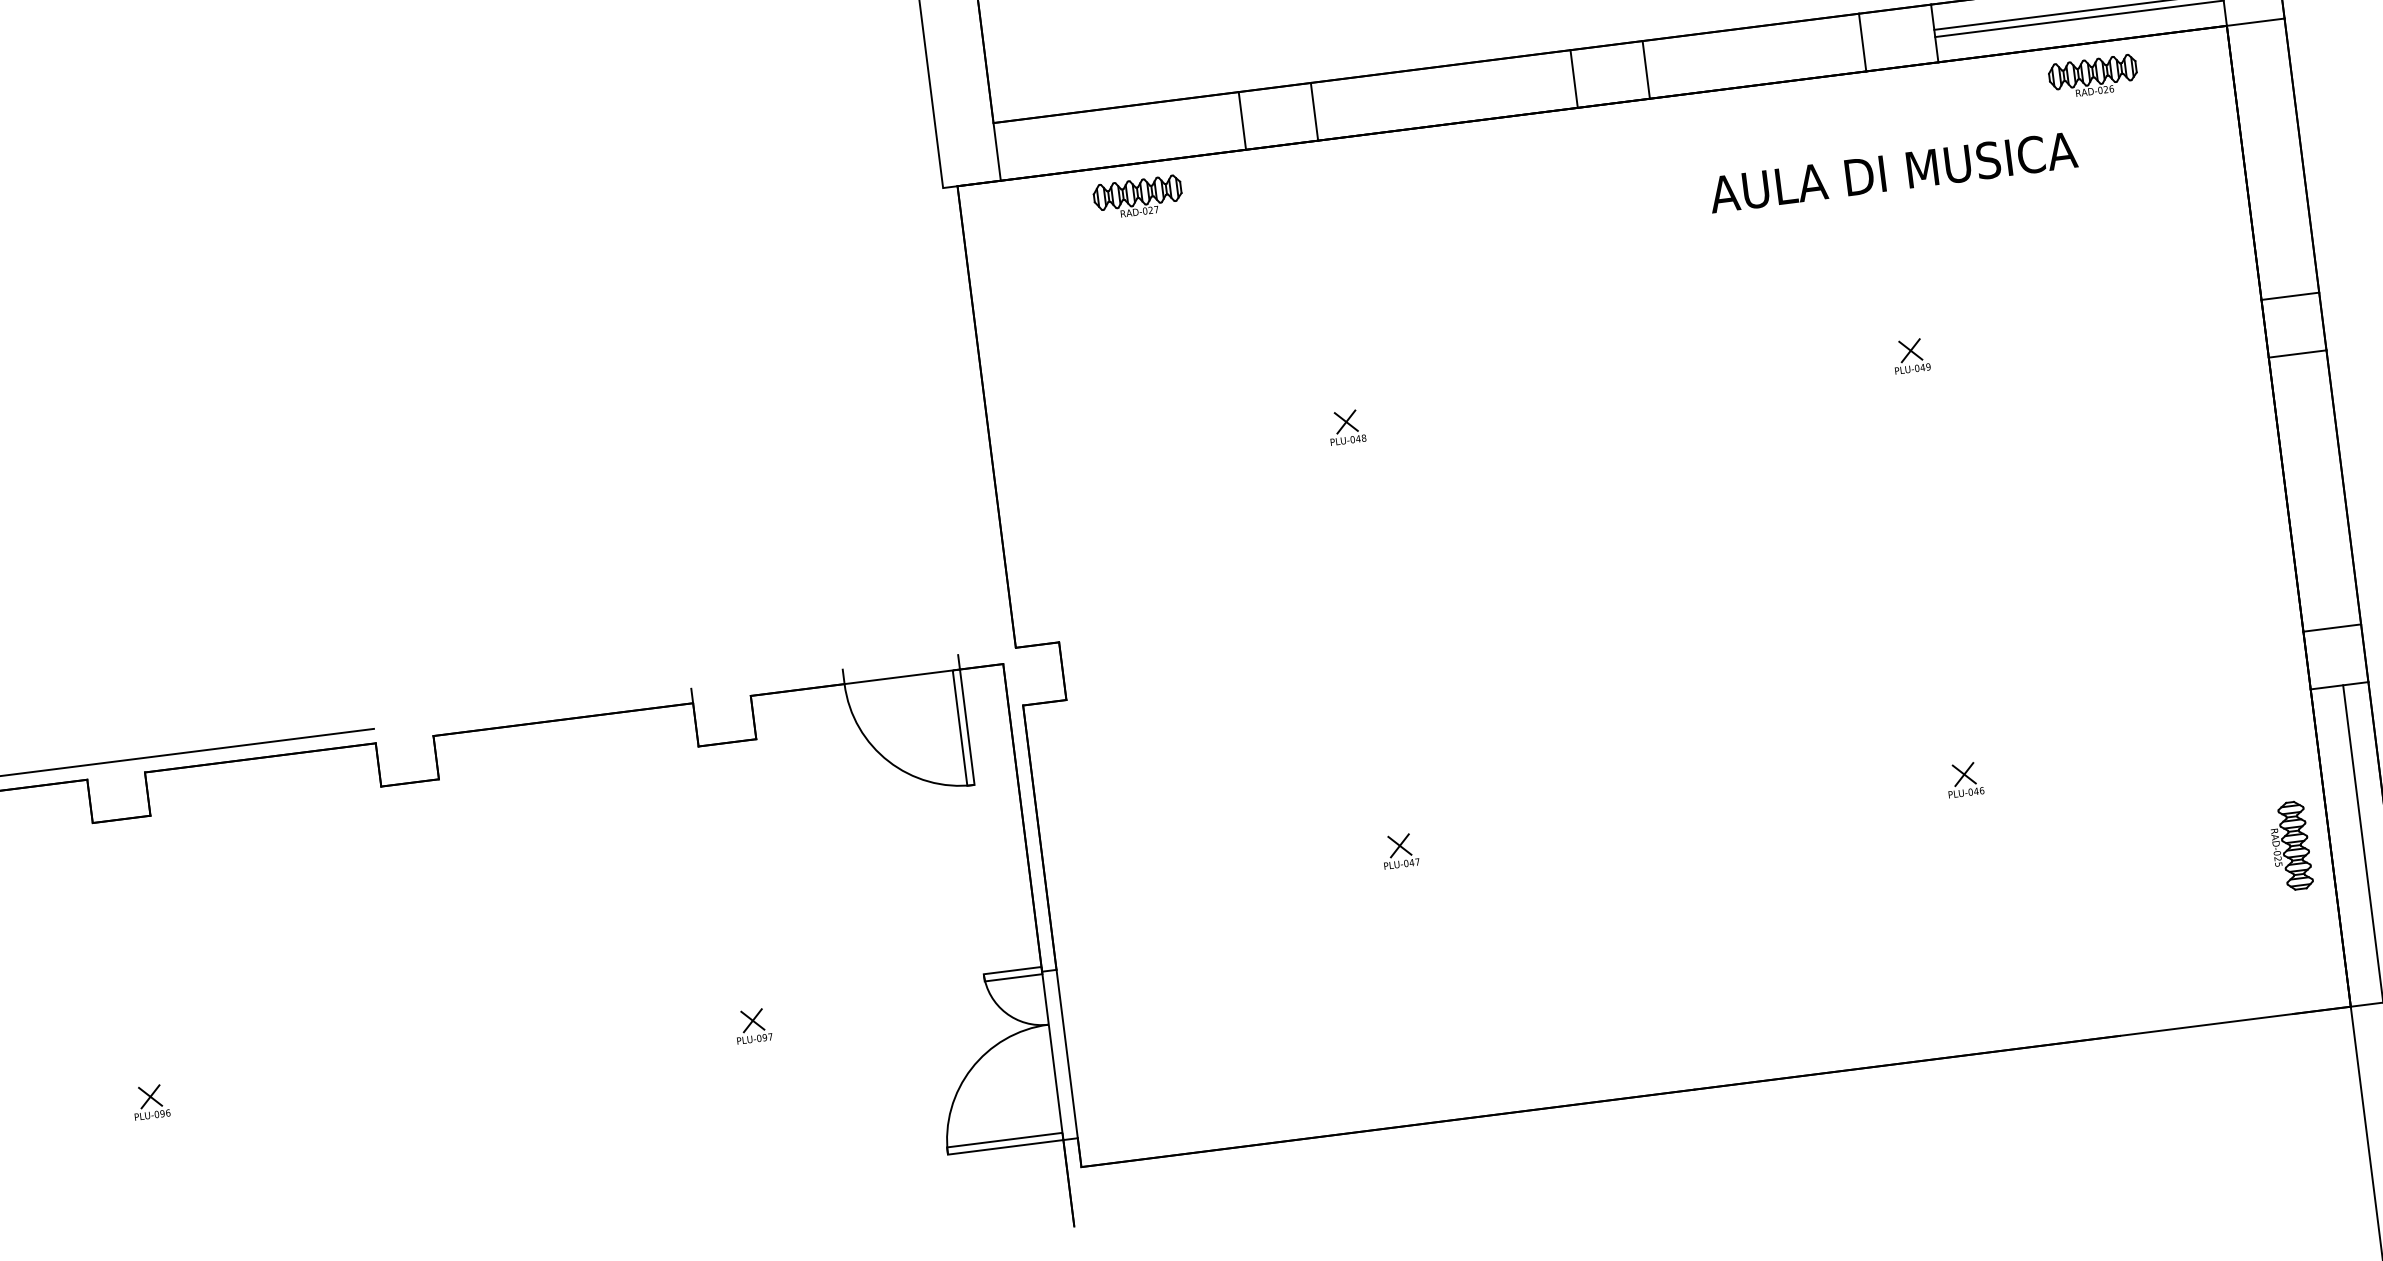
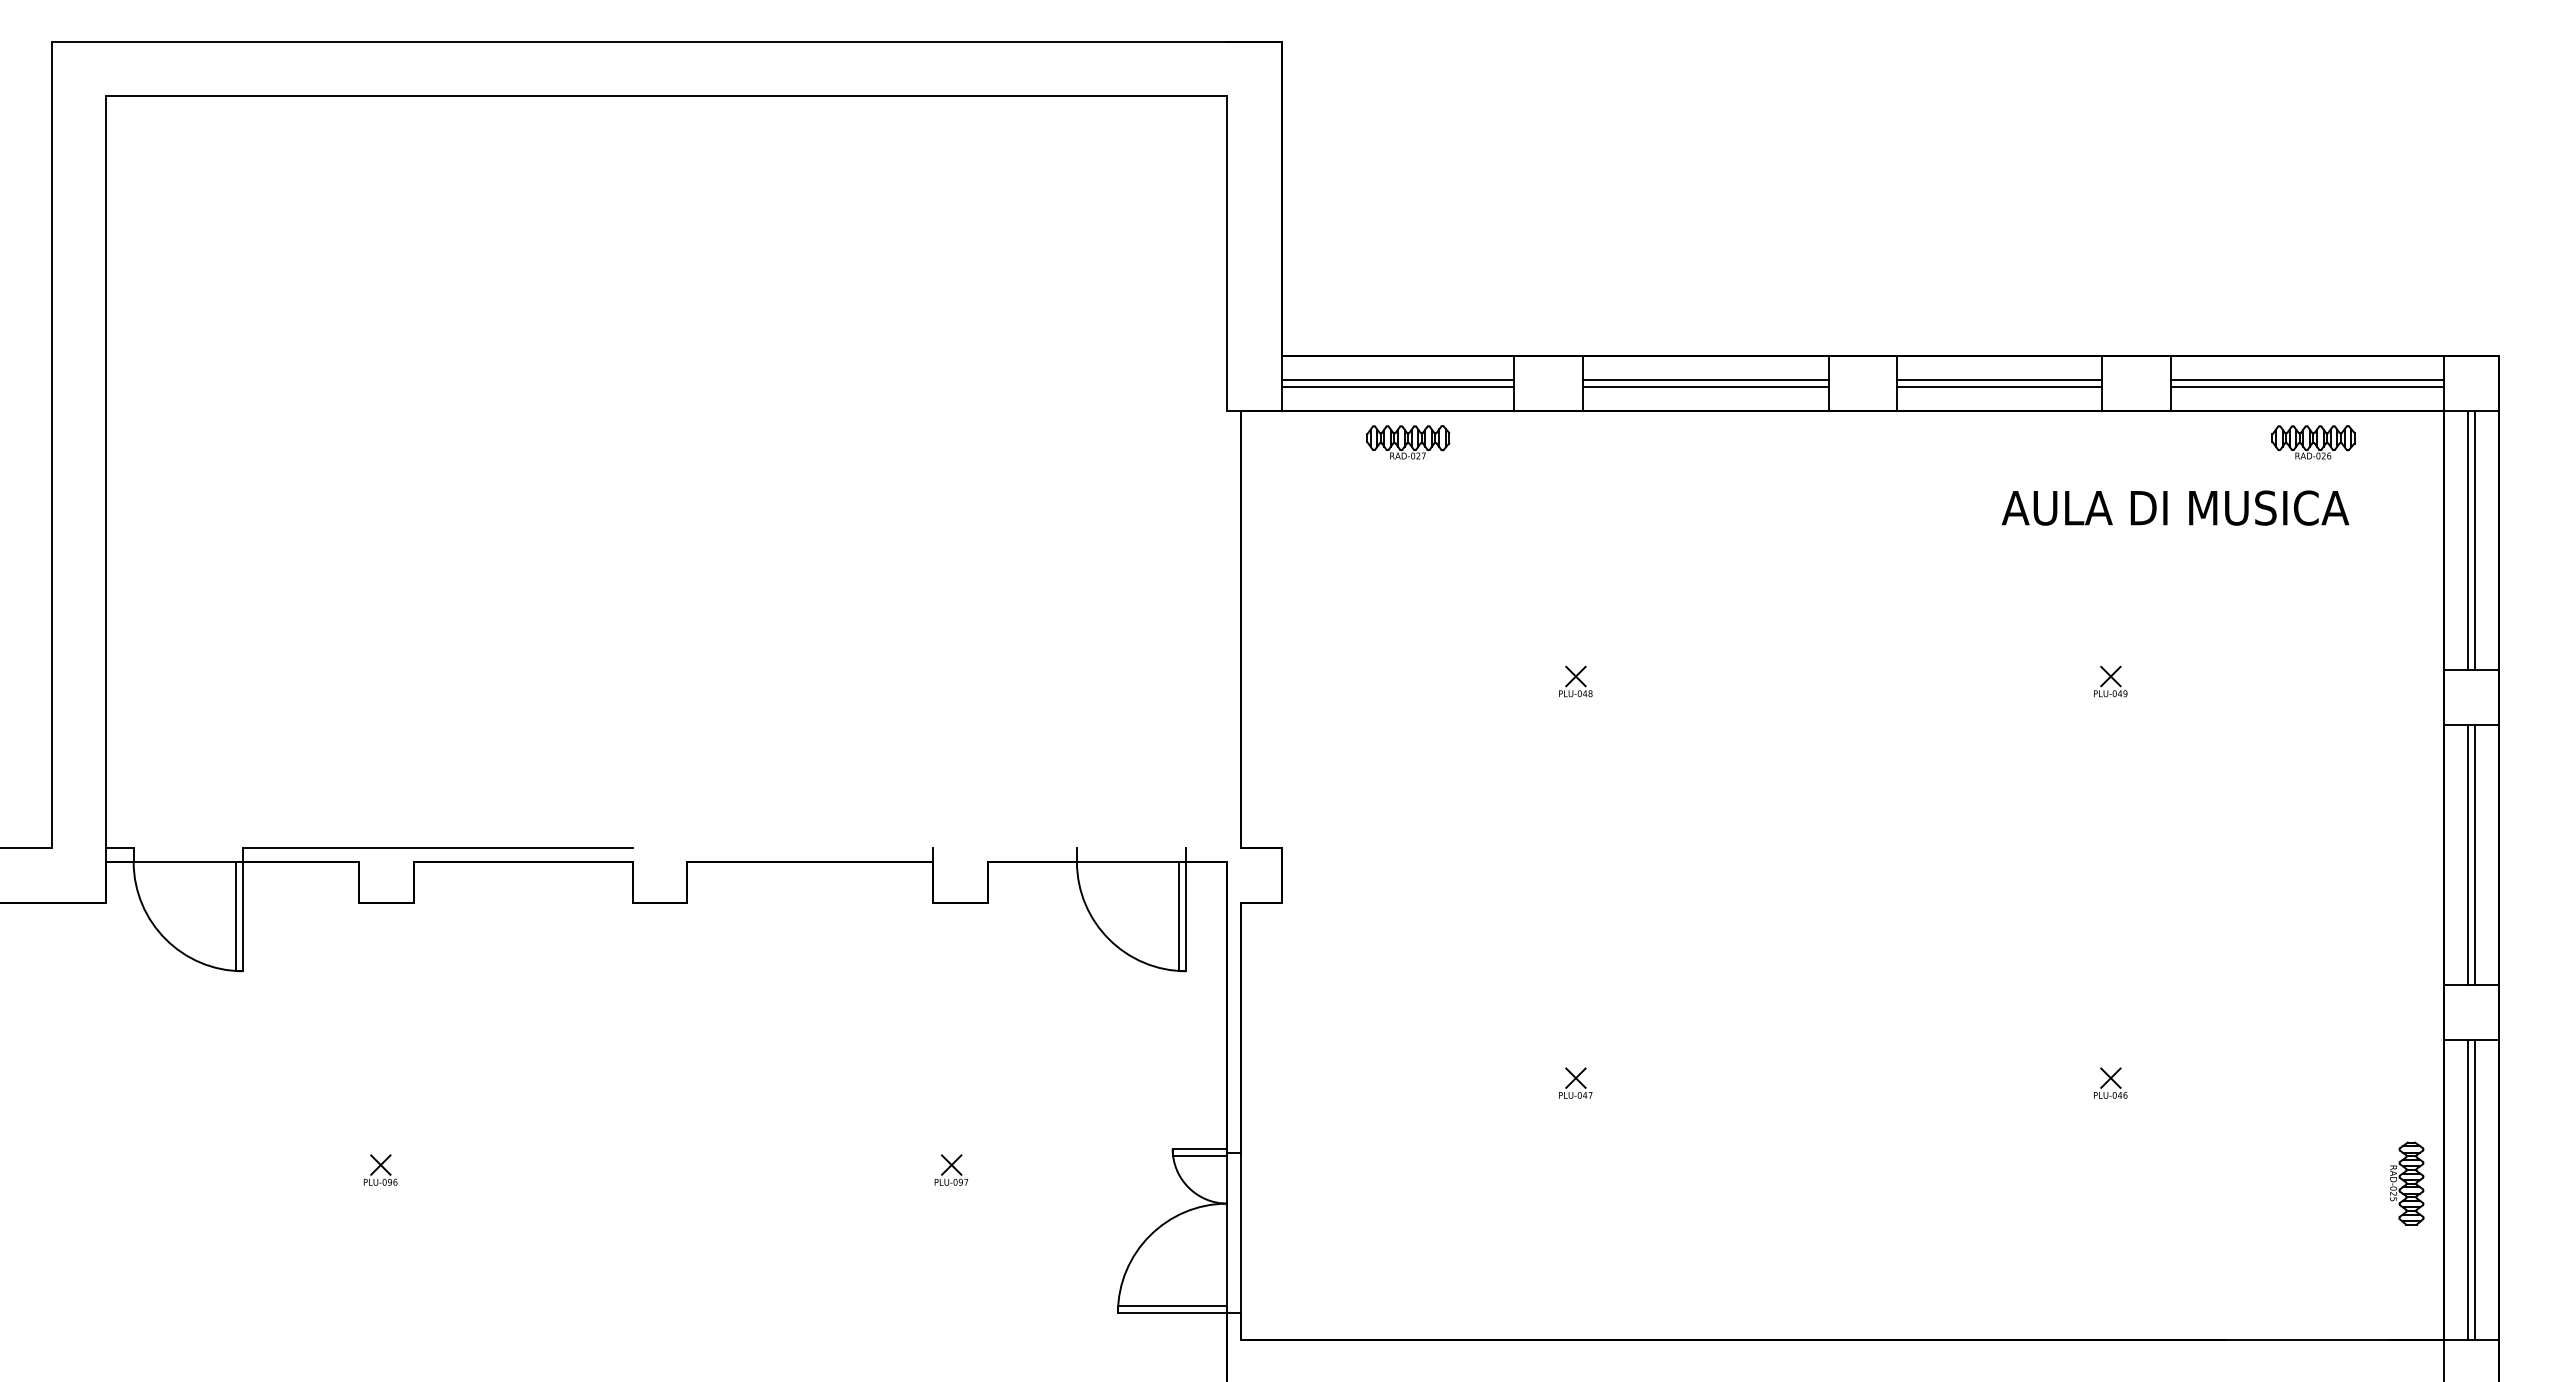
line: (1753, 52) -> (1999, 379), added
line: (1754, 59) -> (1999, 386), added
line: (1443, 91) -> (1705, 379), added
line: (1444, 98) -> (1705, 386), added
line: (1119, 132) -> (1398, 379), added
line: (1120, 139) -> (1398, 386), added
line: (2276, 158) -> (2474, 540), added
line: (2268, 159) -> (2467, 540), added
text: (1893, 171) -> (2175, 507), moved
line: (2310, 490) -> (2467, 854), added
line: (2318, 490) -> (2474, 854), added
line: (2355, 844) -> (2467, 1189), added

